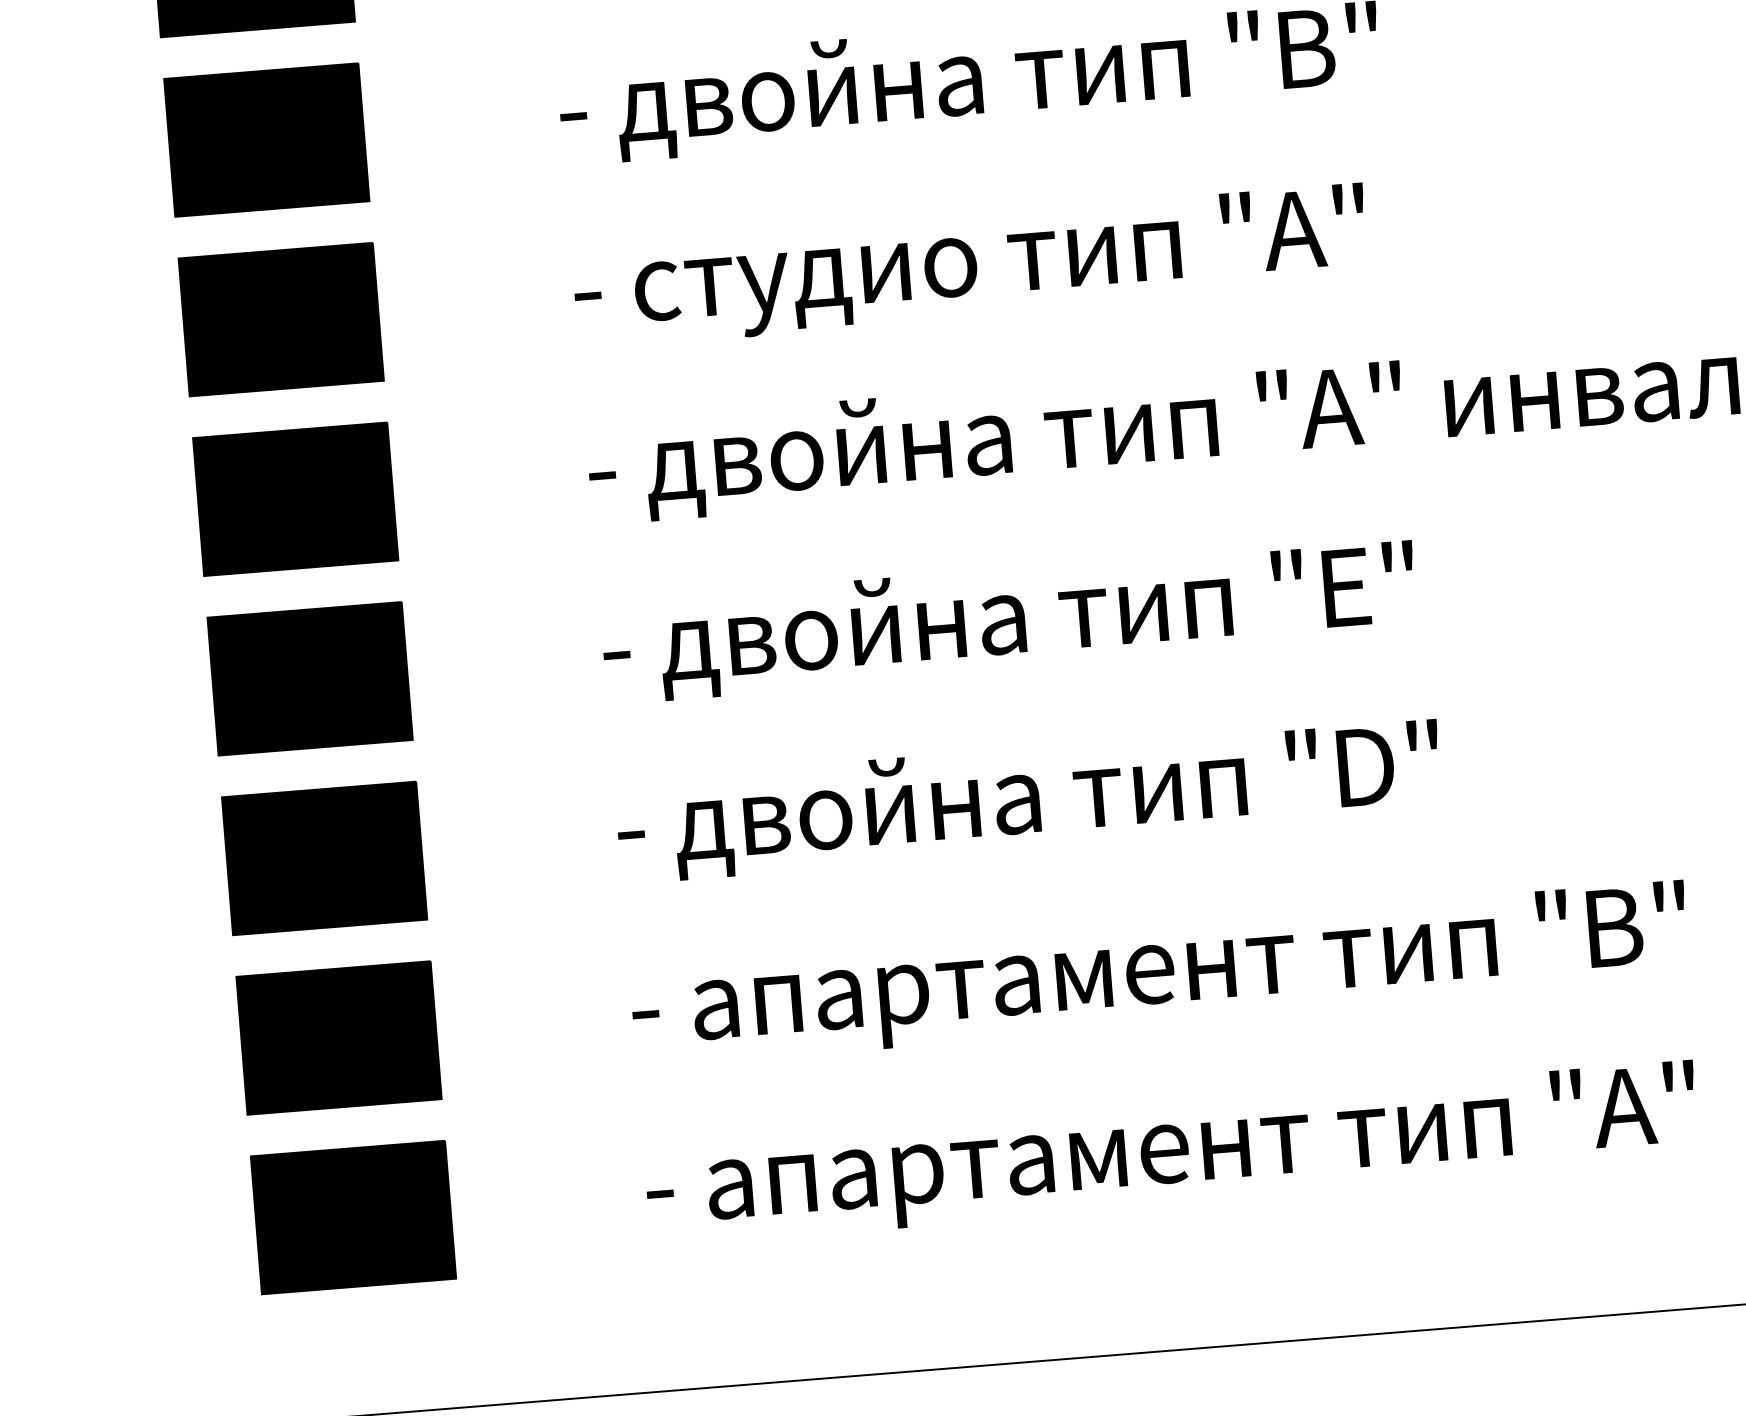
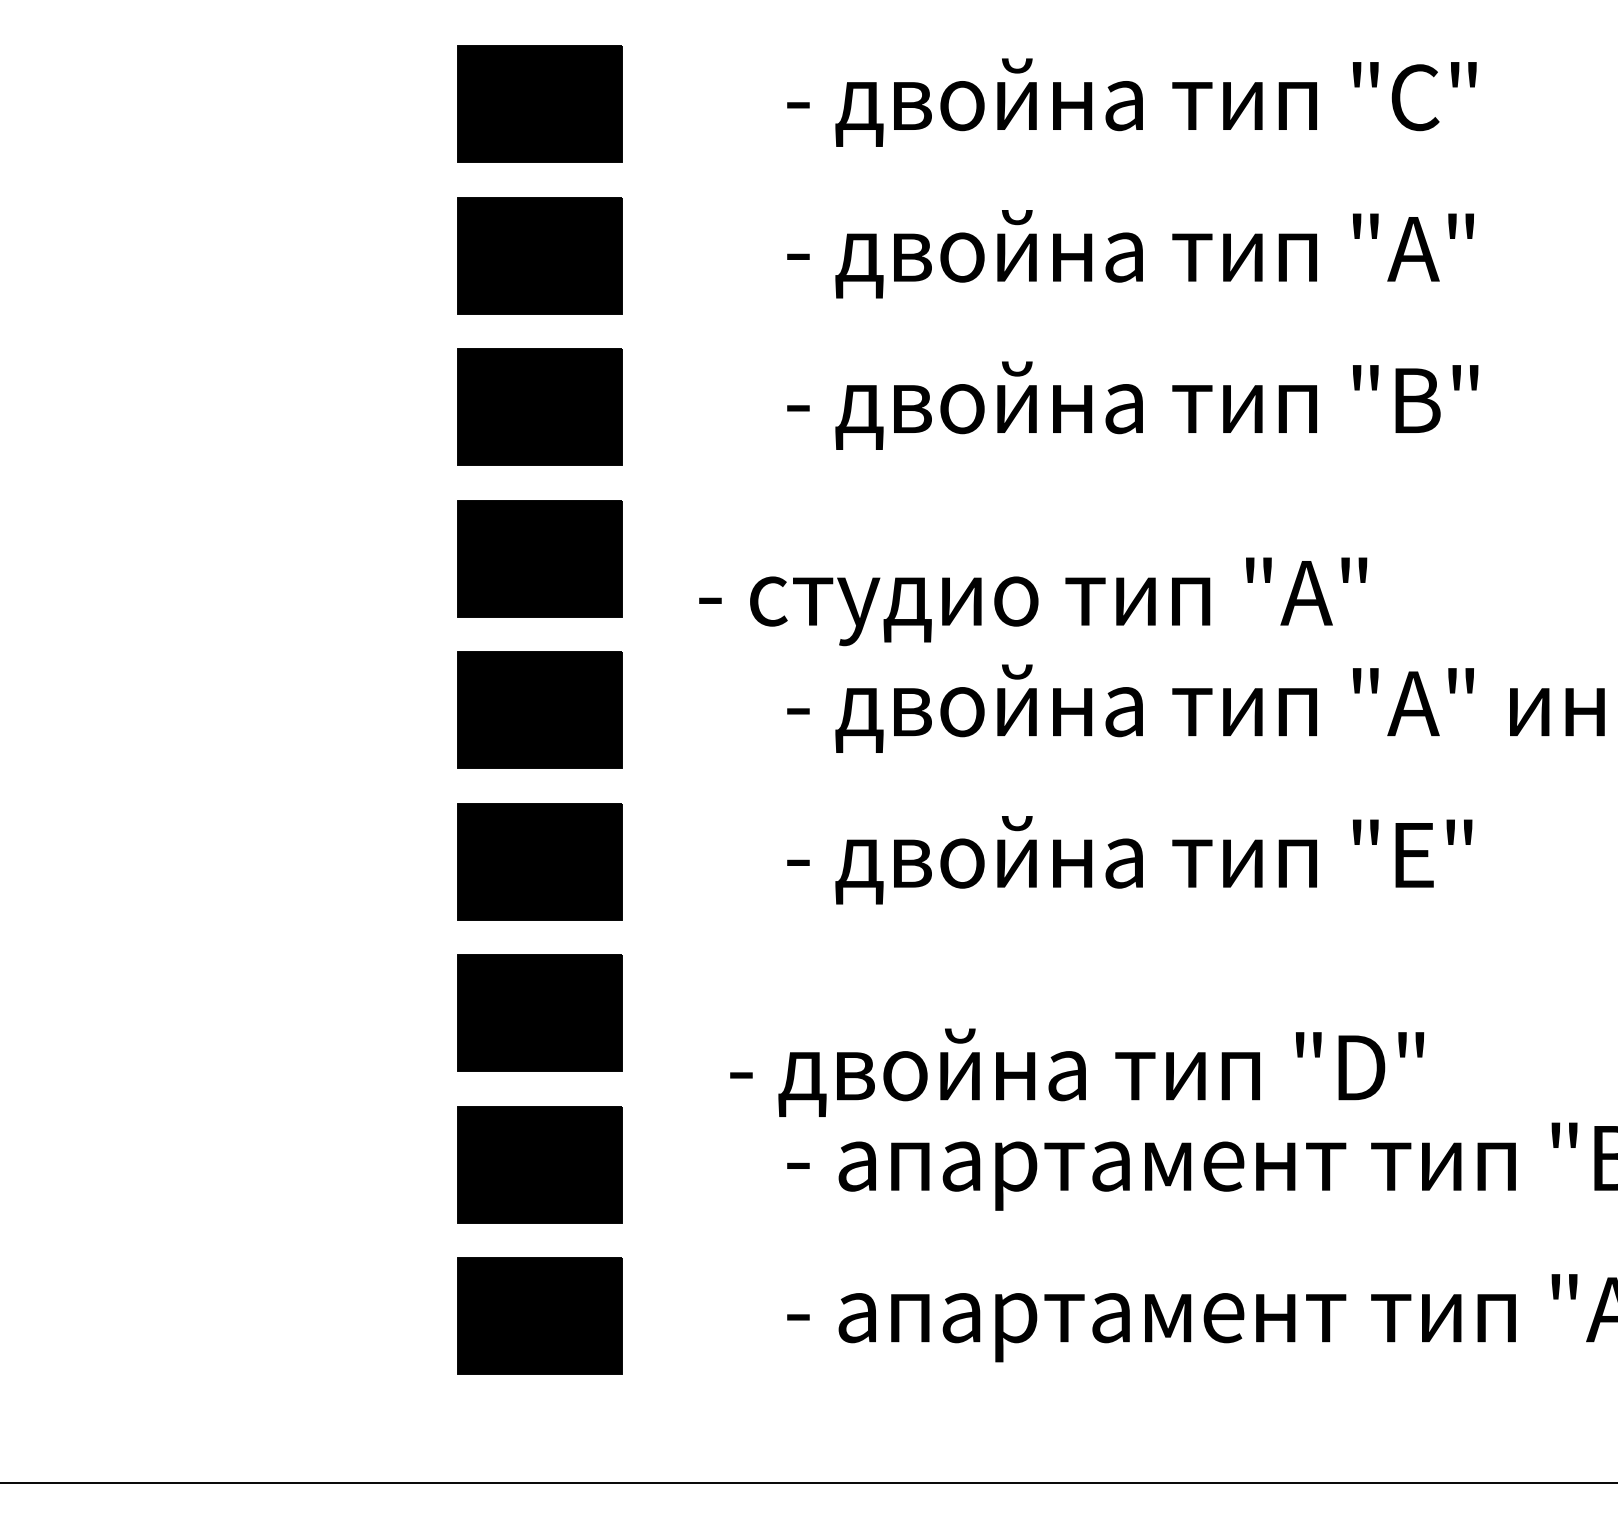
text: (971, 266) -> (1033, 601), moved
text: (1029, 799) -> (1077, 1072), moved

